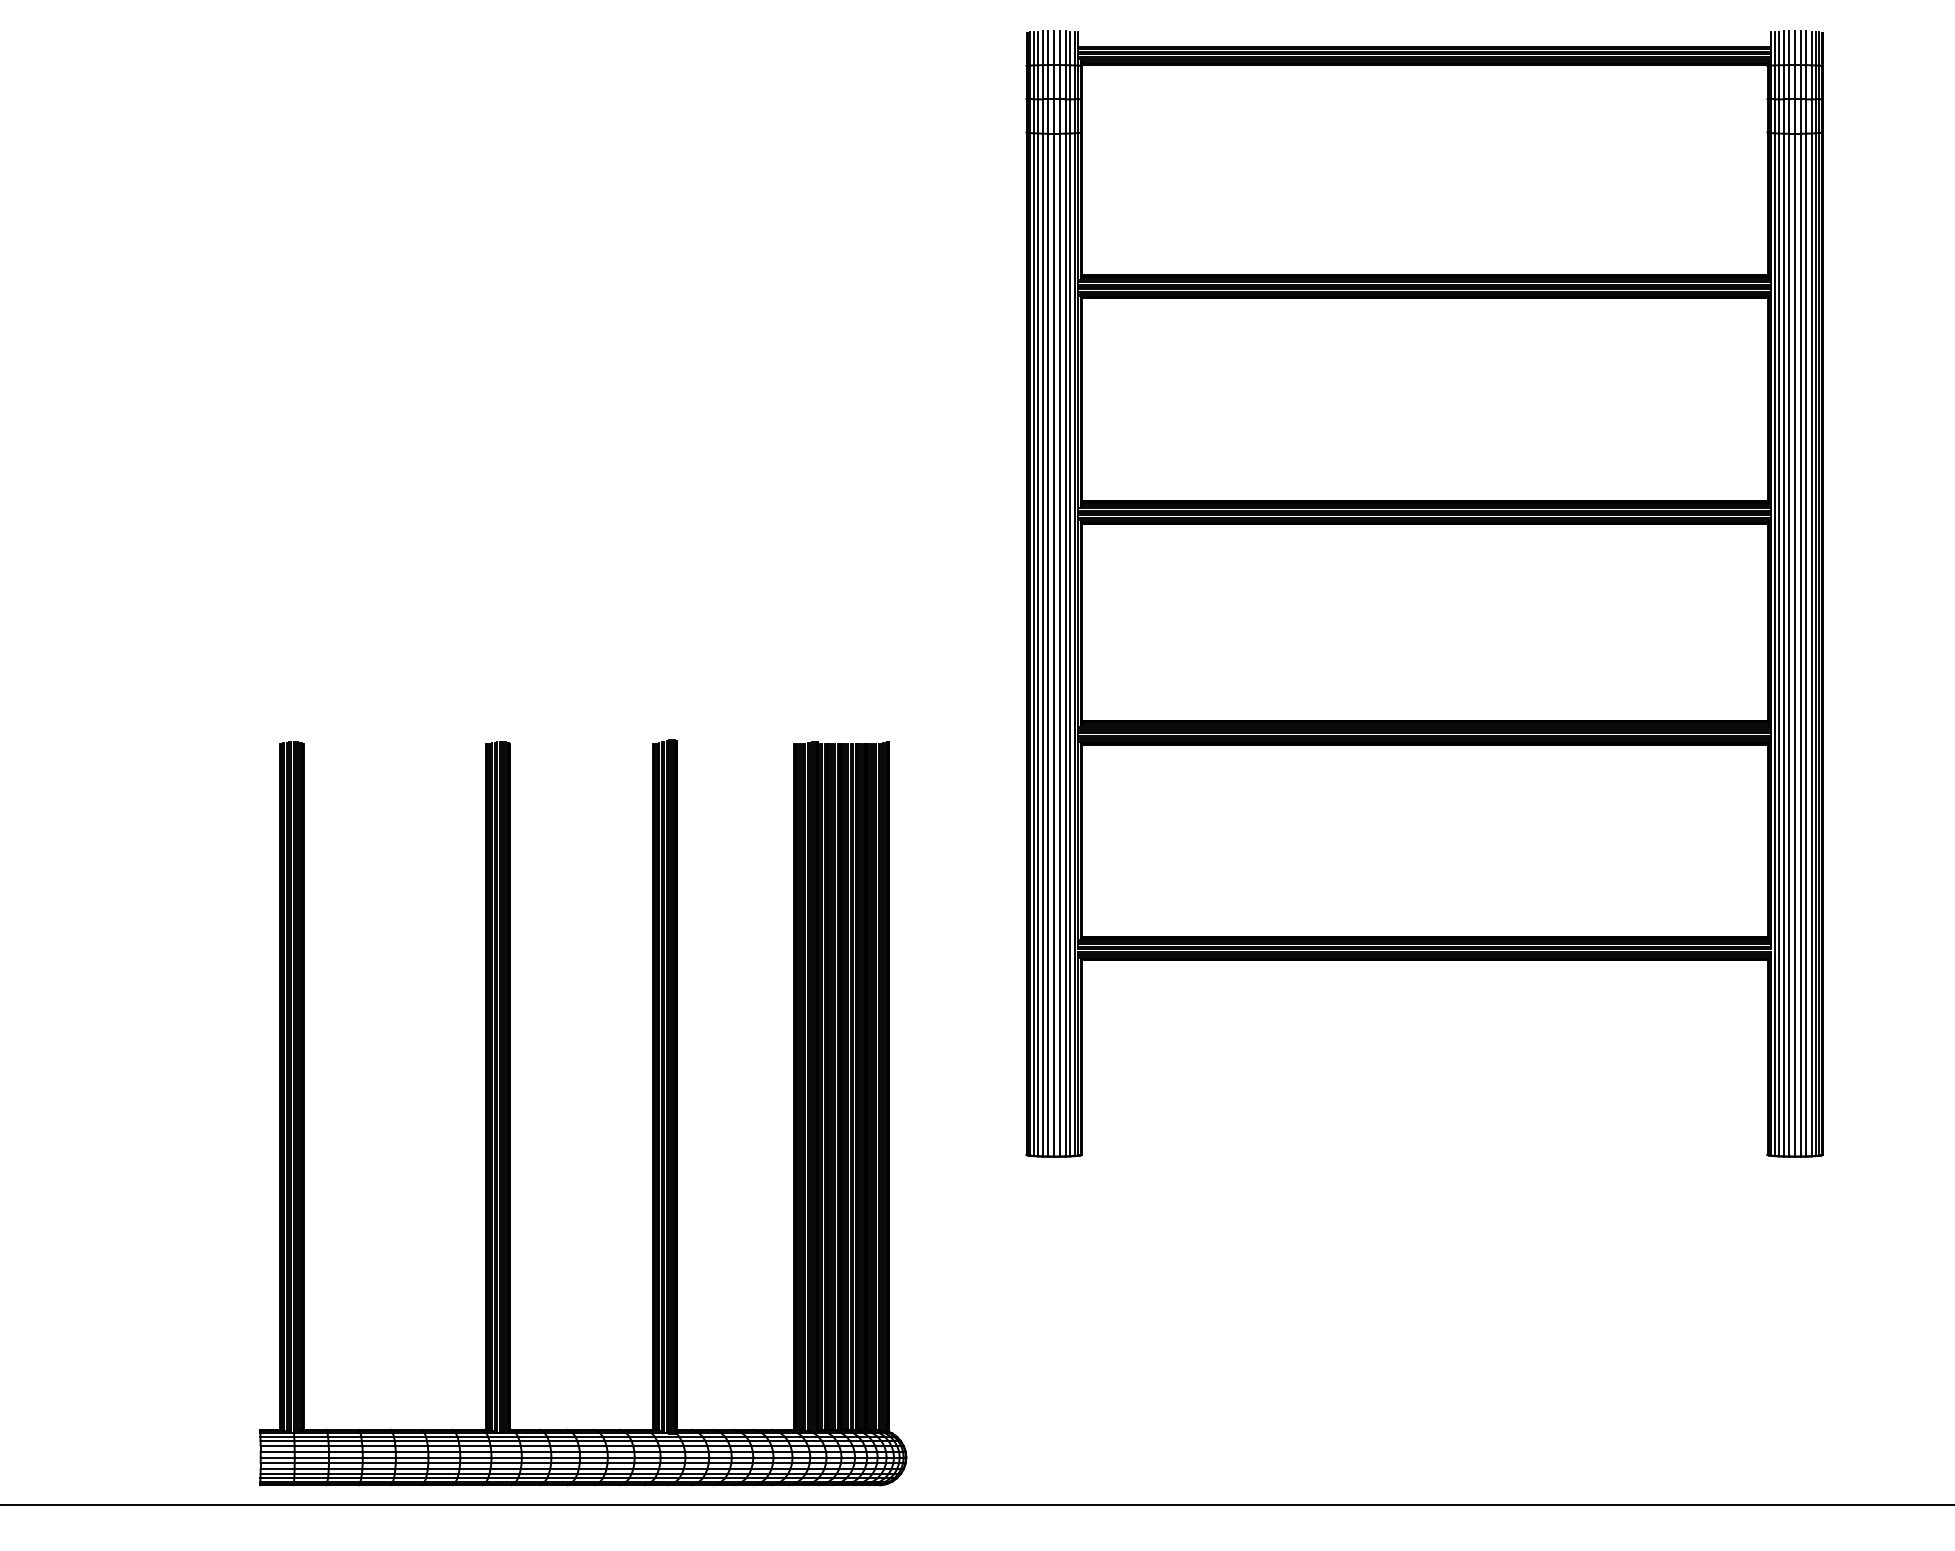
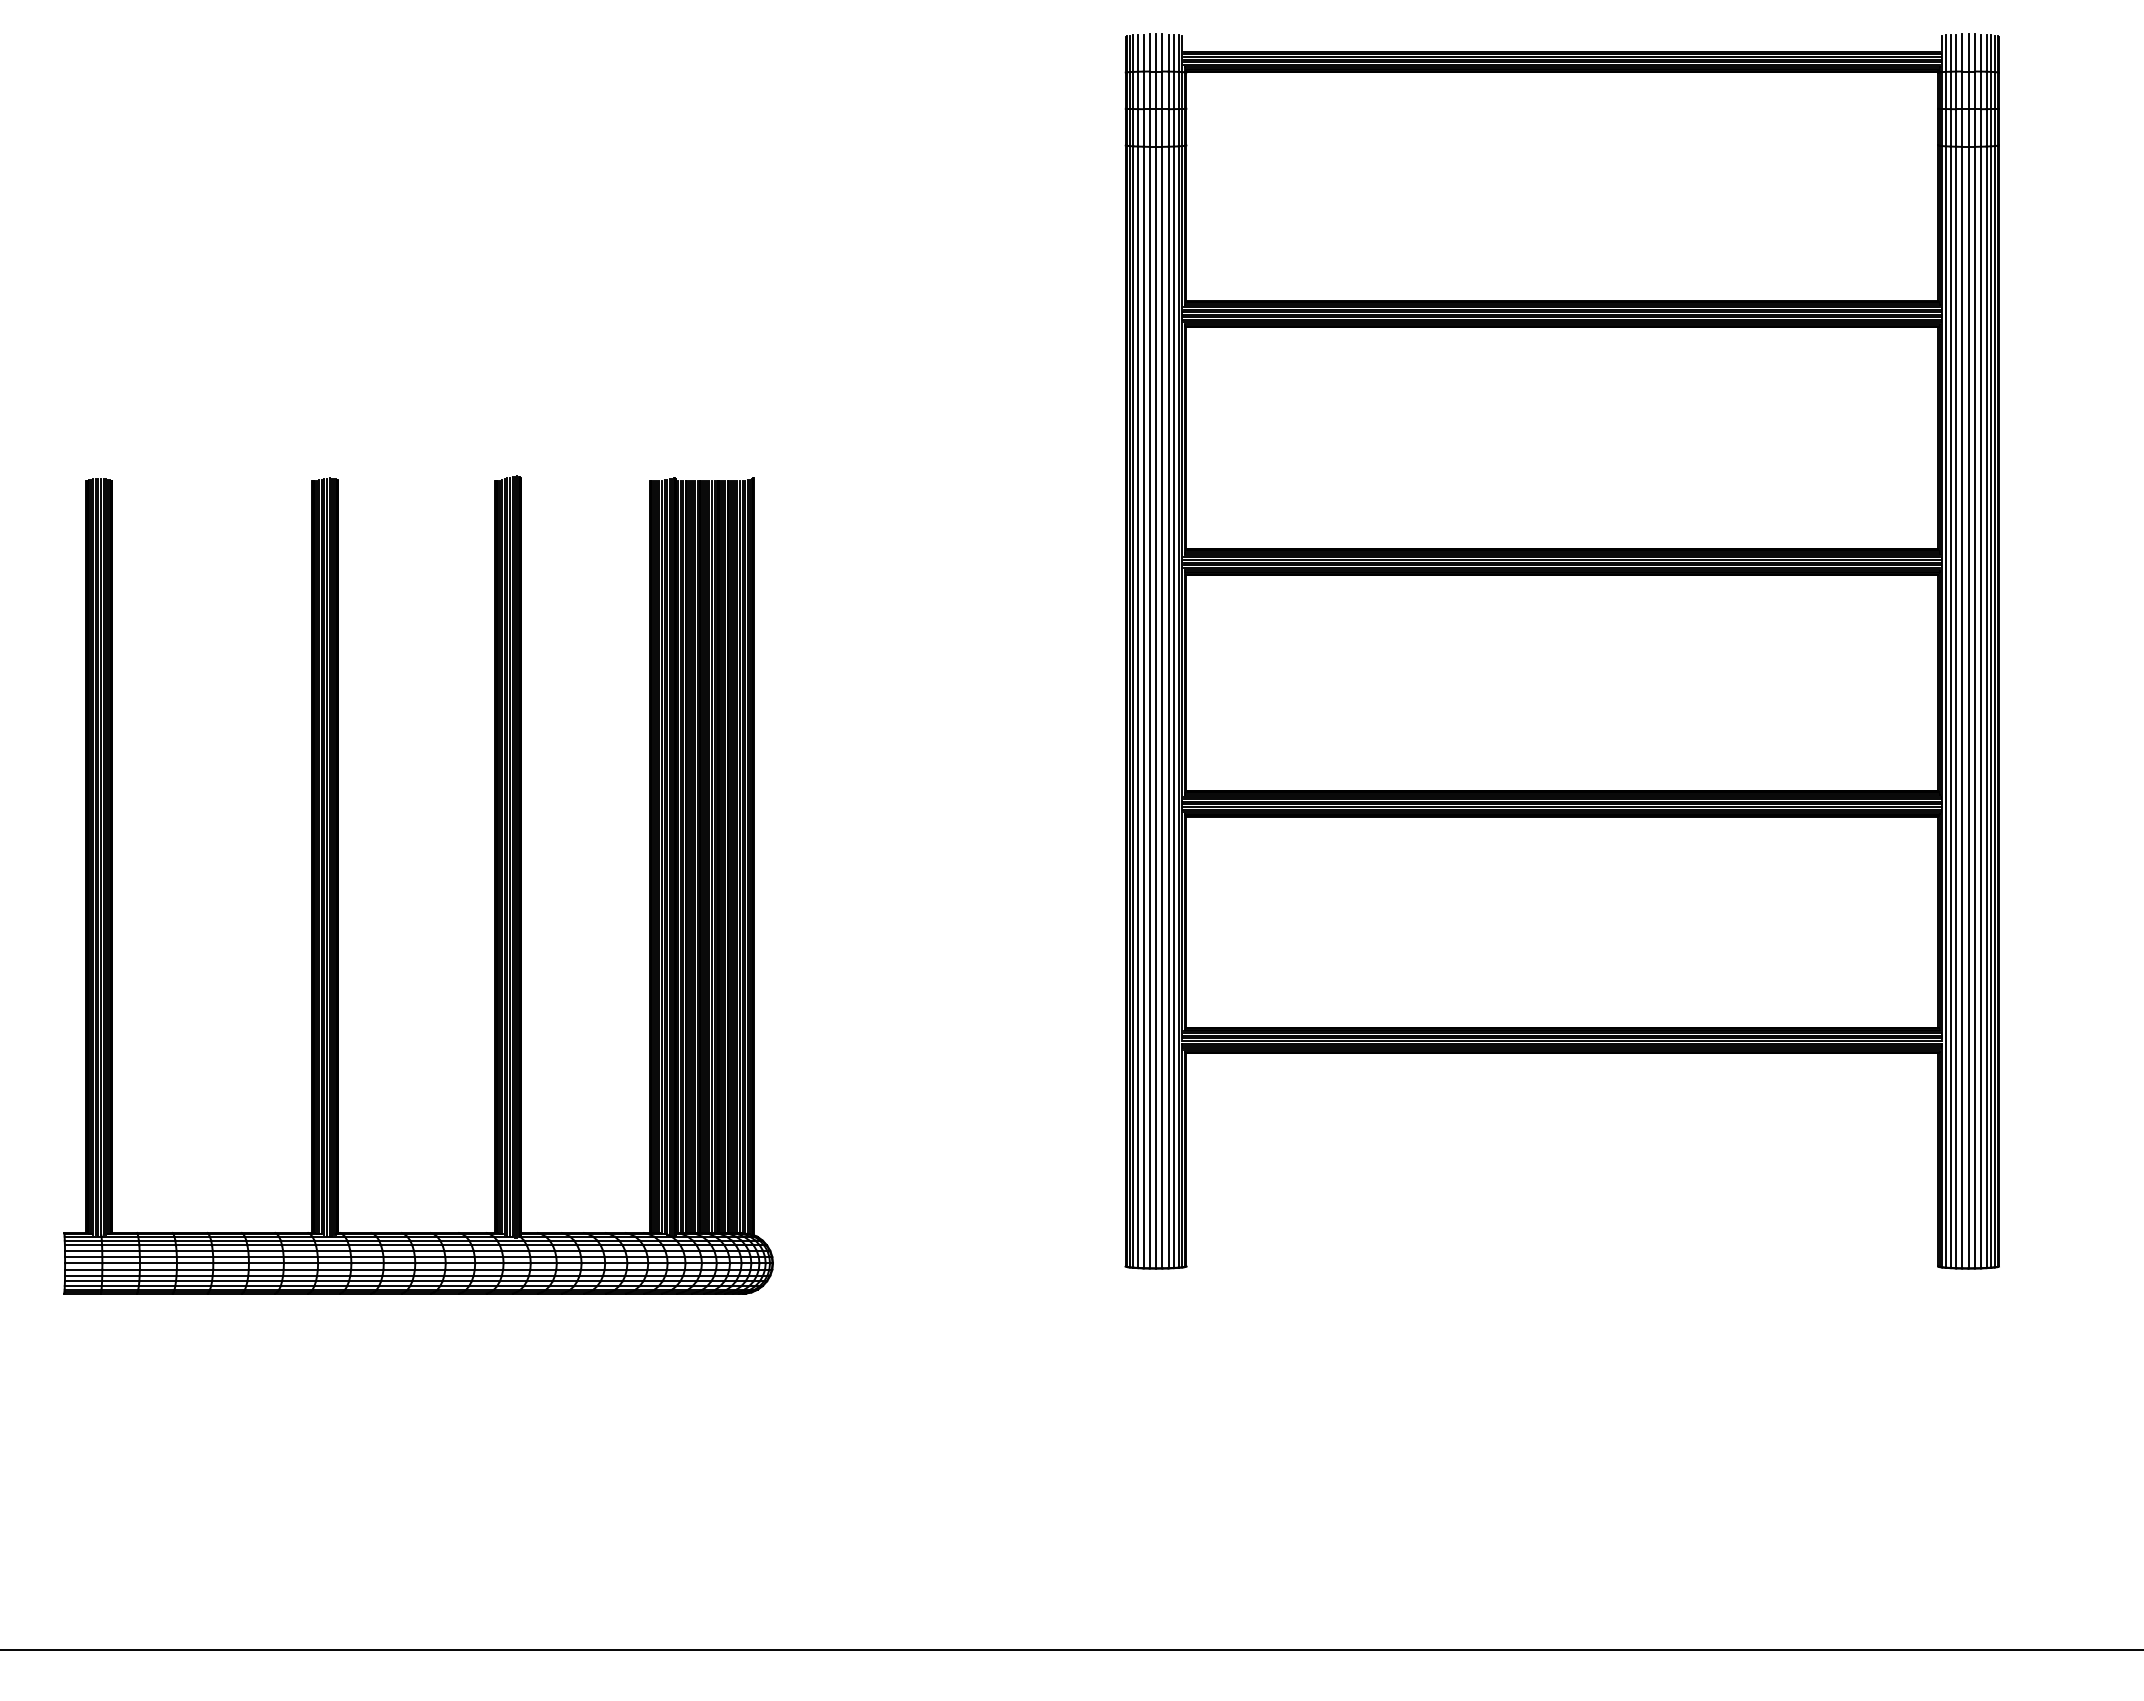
part: (652, 1112) -> (494, 884), moved

